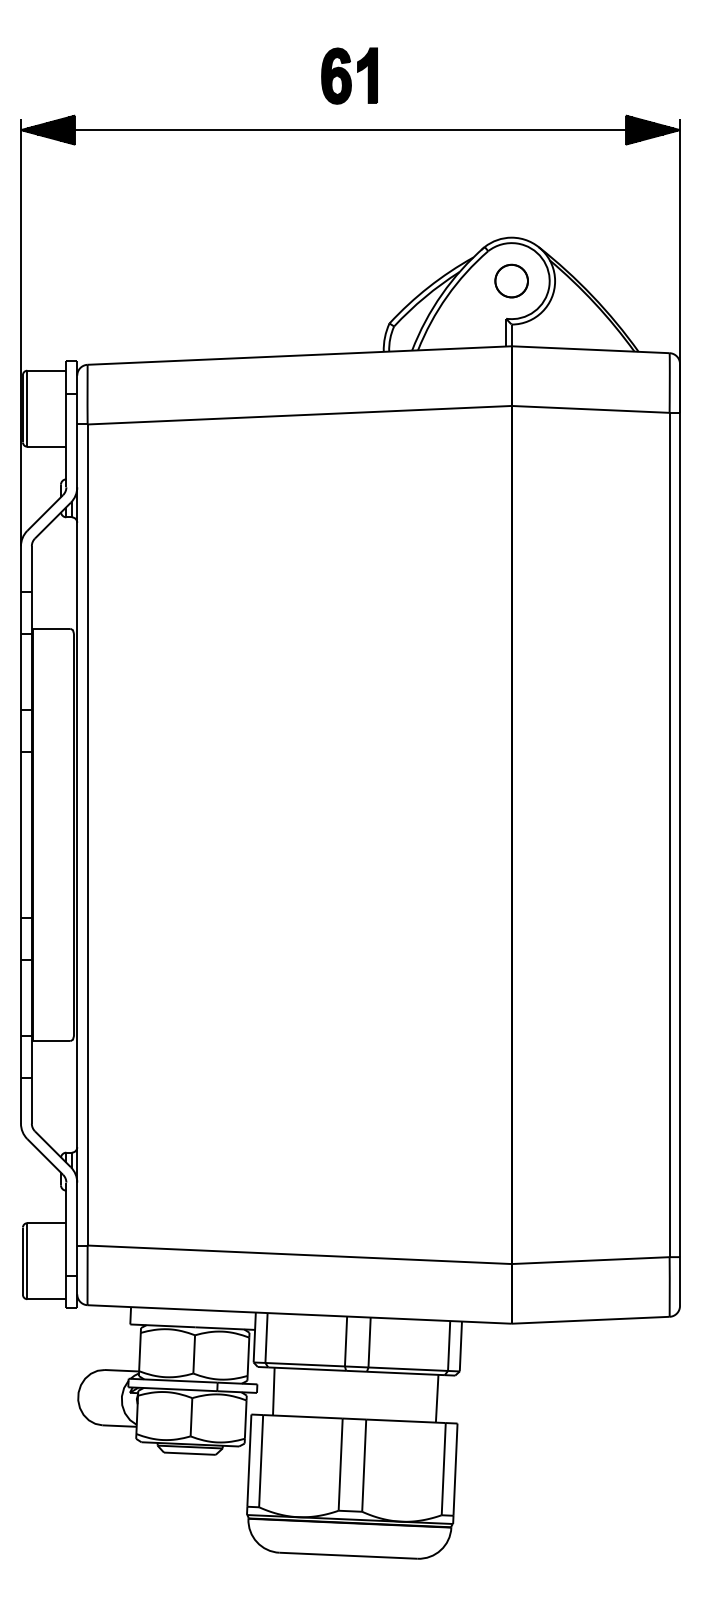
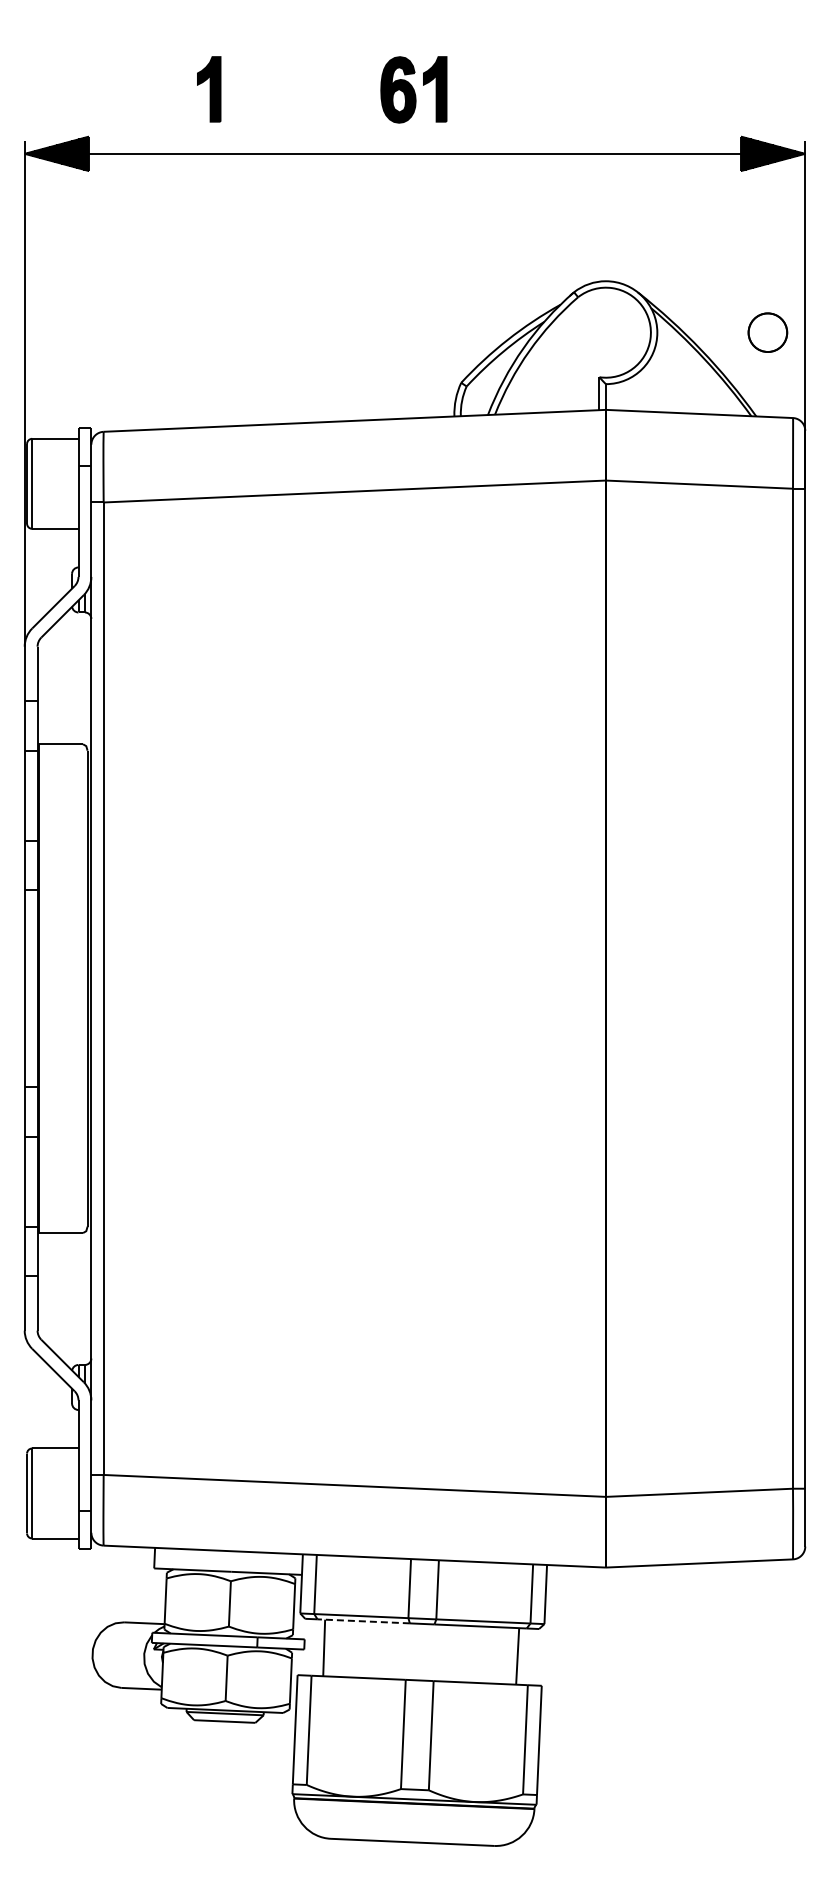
part: (176, 75) -> (209, 89), added
part: (511, 280) -> (767, 332), moved
line: (307, 1369) -> (363, 1621), solid -> dashed

